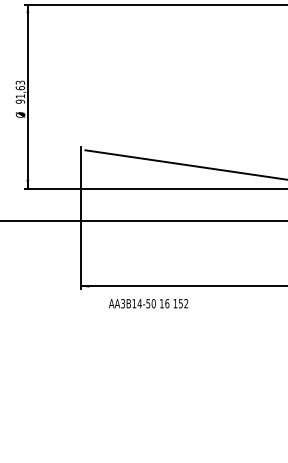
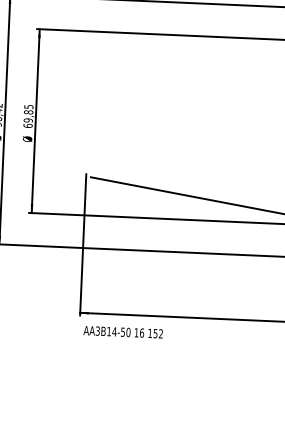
text: (20, 91) -> (28, 115), 91,63 -> 69,85
text: (148, 303) -> (123, 332), moved

